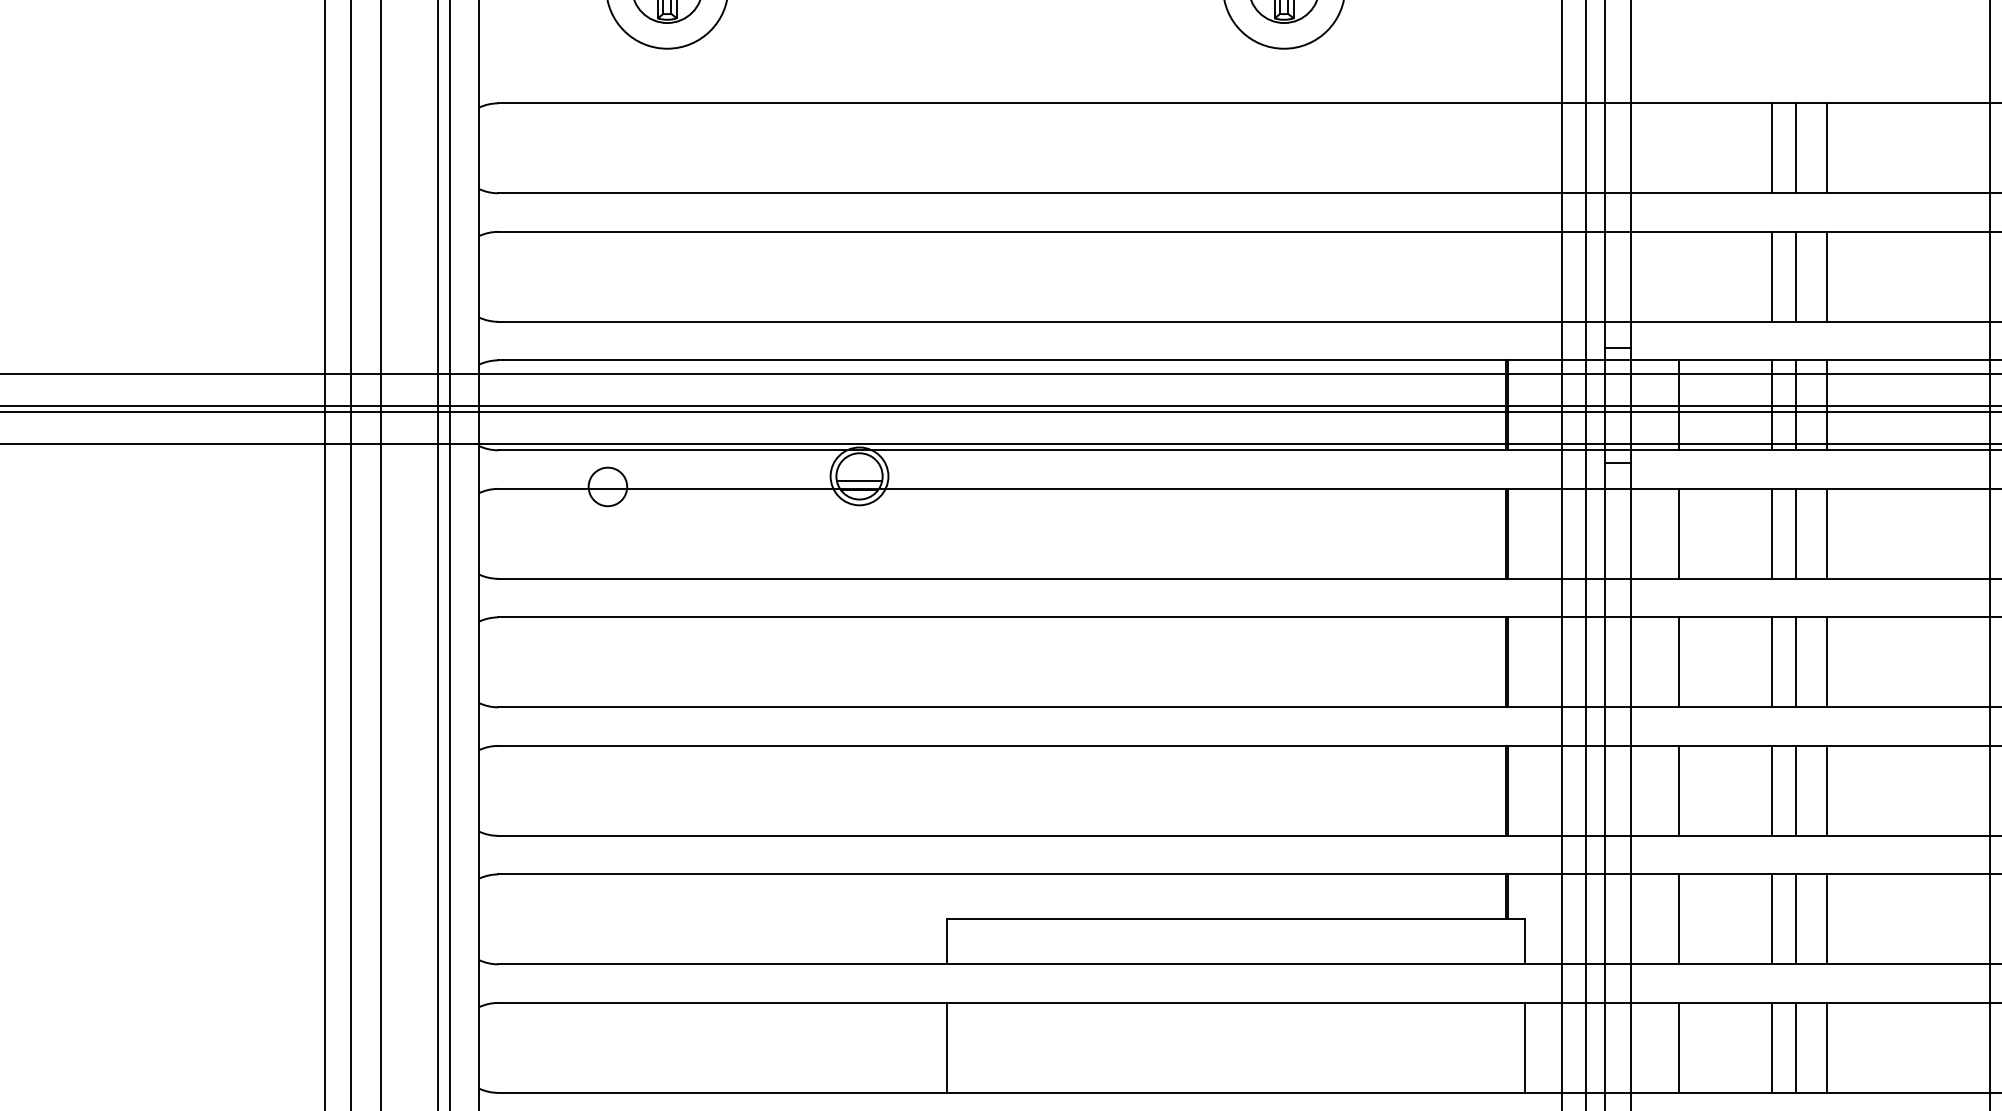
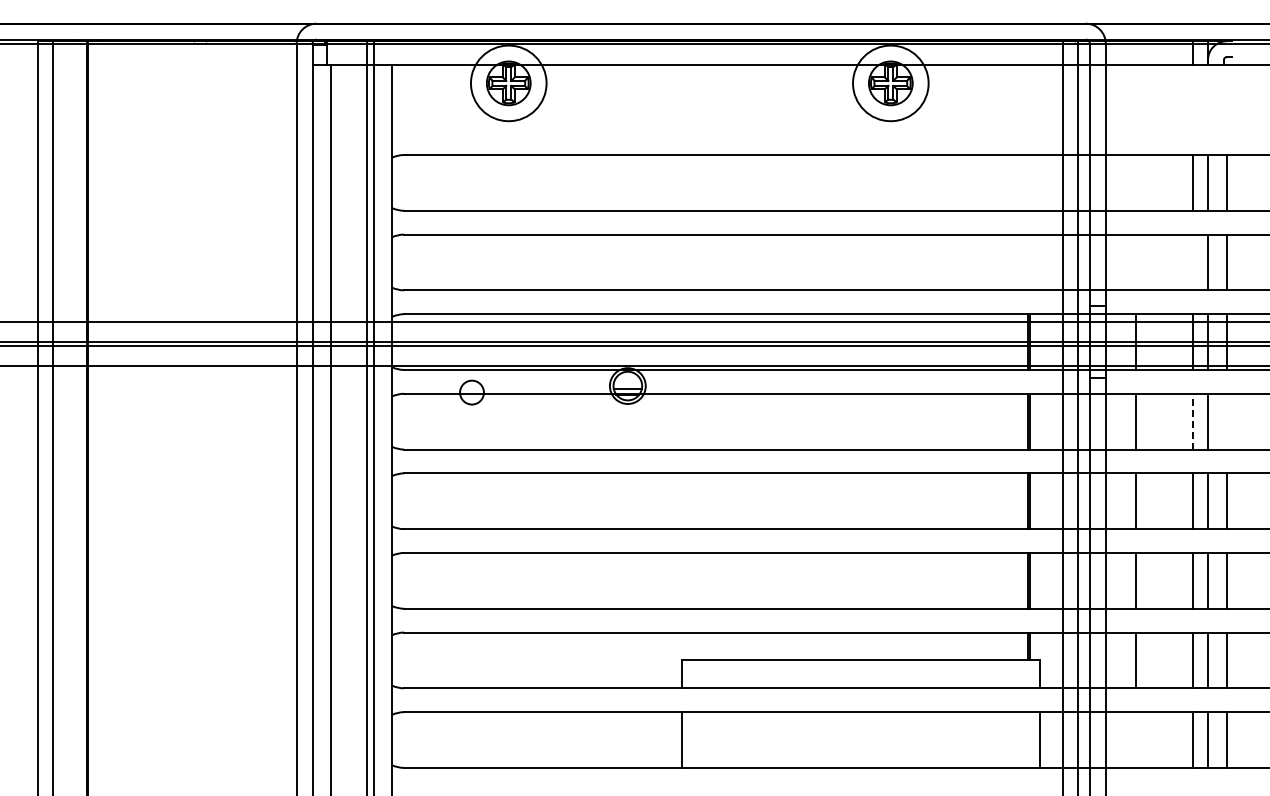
line: (1772, 276) -> (1193, 262), removed
line: (1772, 533) -> (1193, 421), solid -> dashed
line: (1826, 533) -> (1226, 421), removed
line: (1679, 1047) -> (1135, 739), removed

